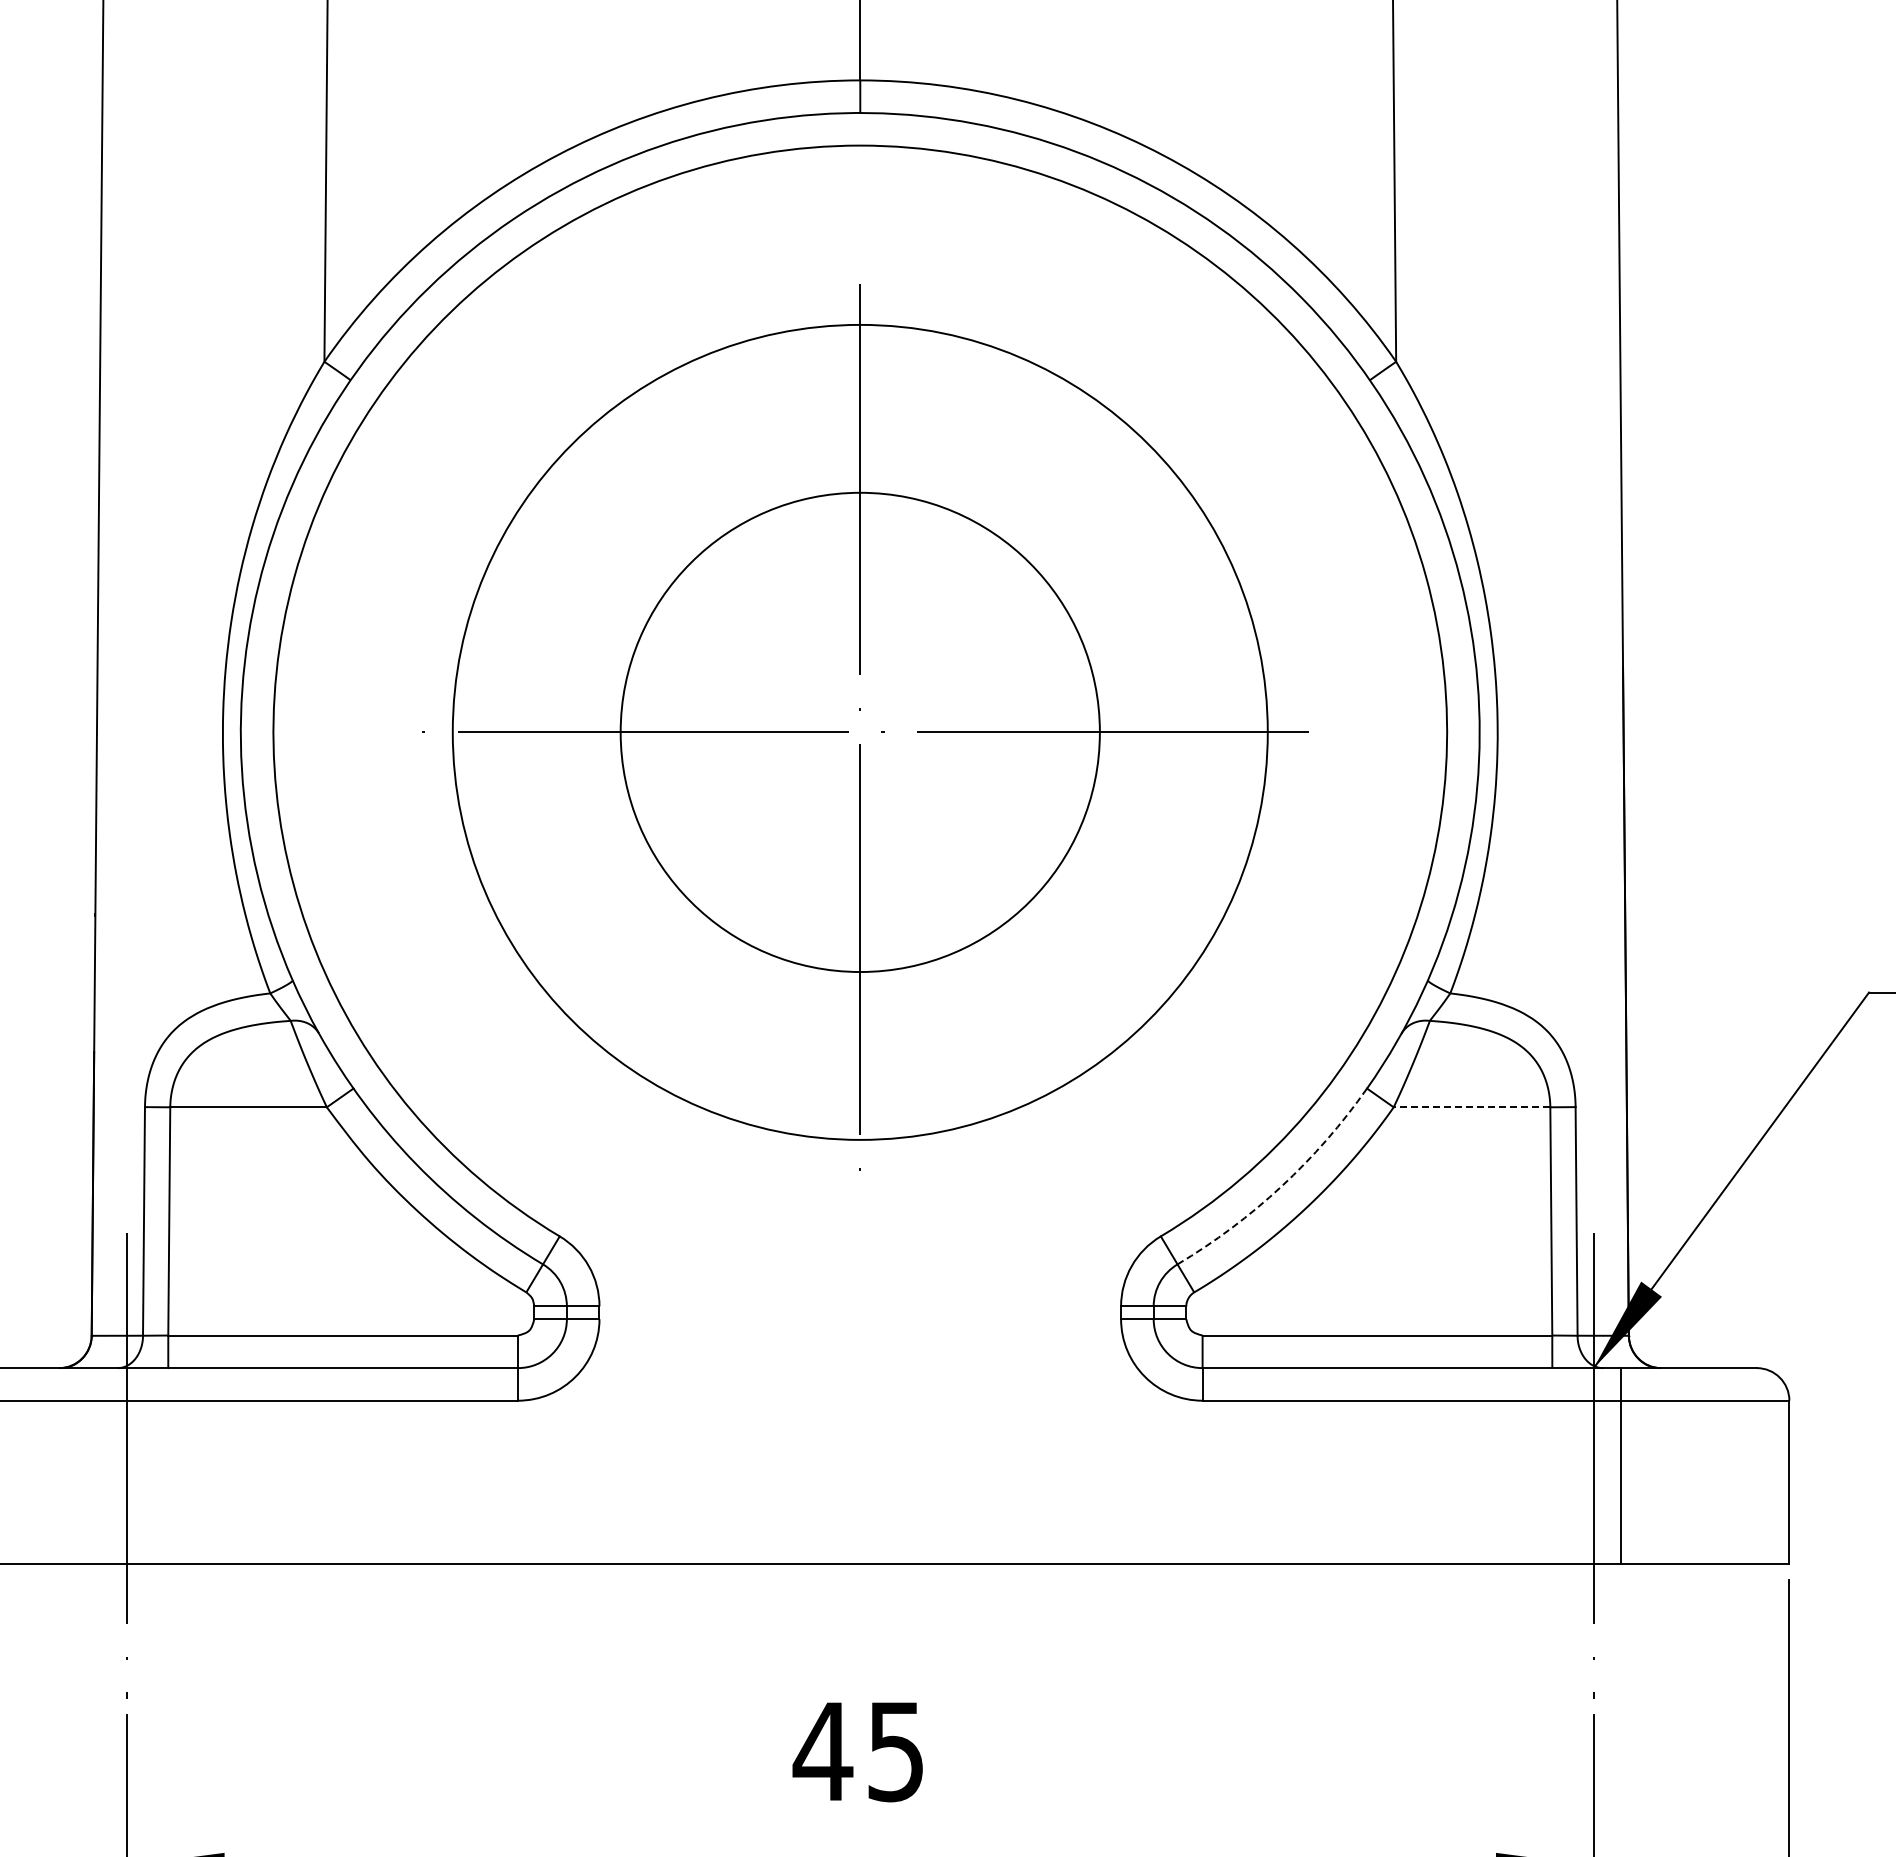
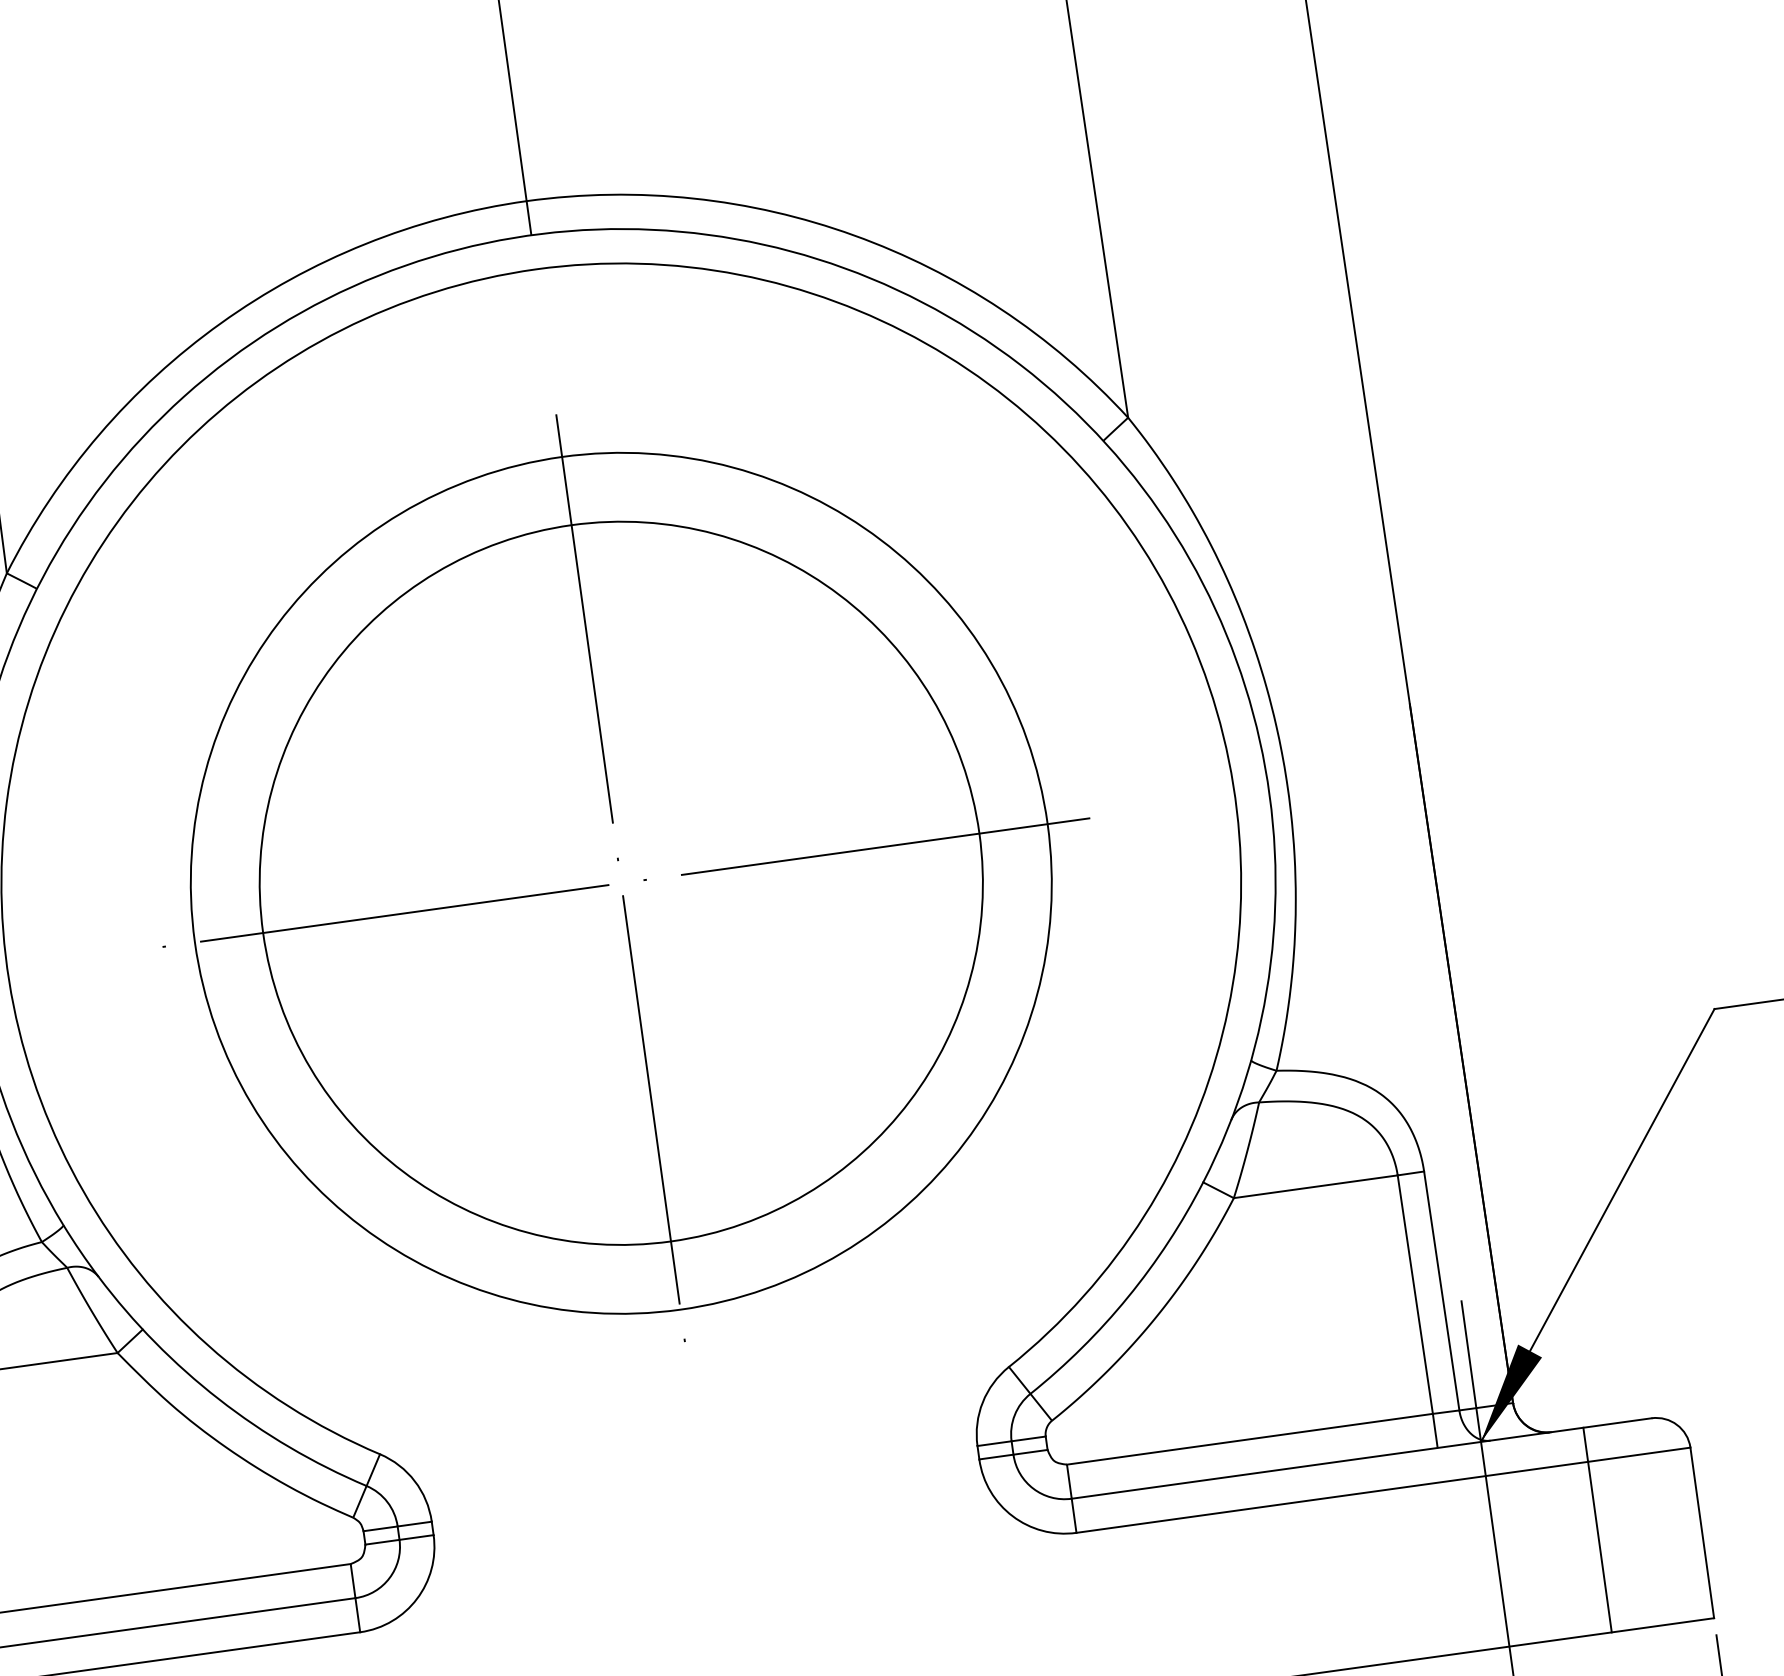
circle: (859, 732) -> (620, 883), size x1.43
line: (1471, 1107) -> (1315, 1187), dashed -> solid
arc: (1281, 1186) -> (1127, 1297), dashed -> solid
line: (1620, 1465) -> (1597, 1529), moved

